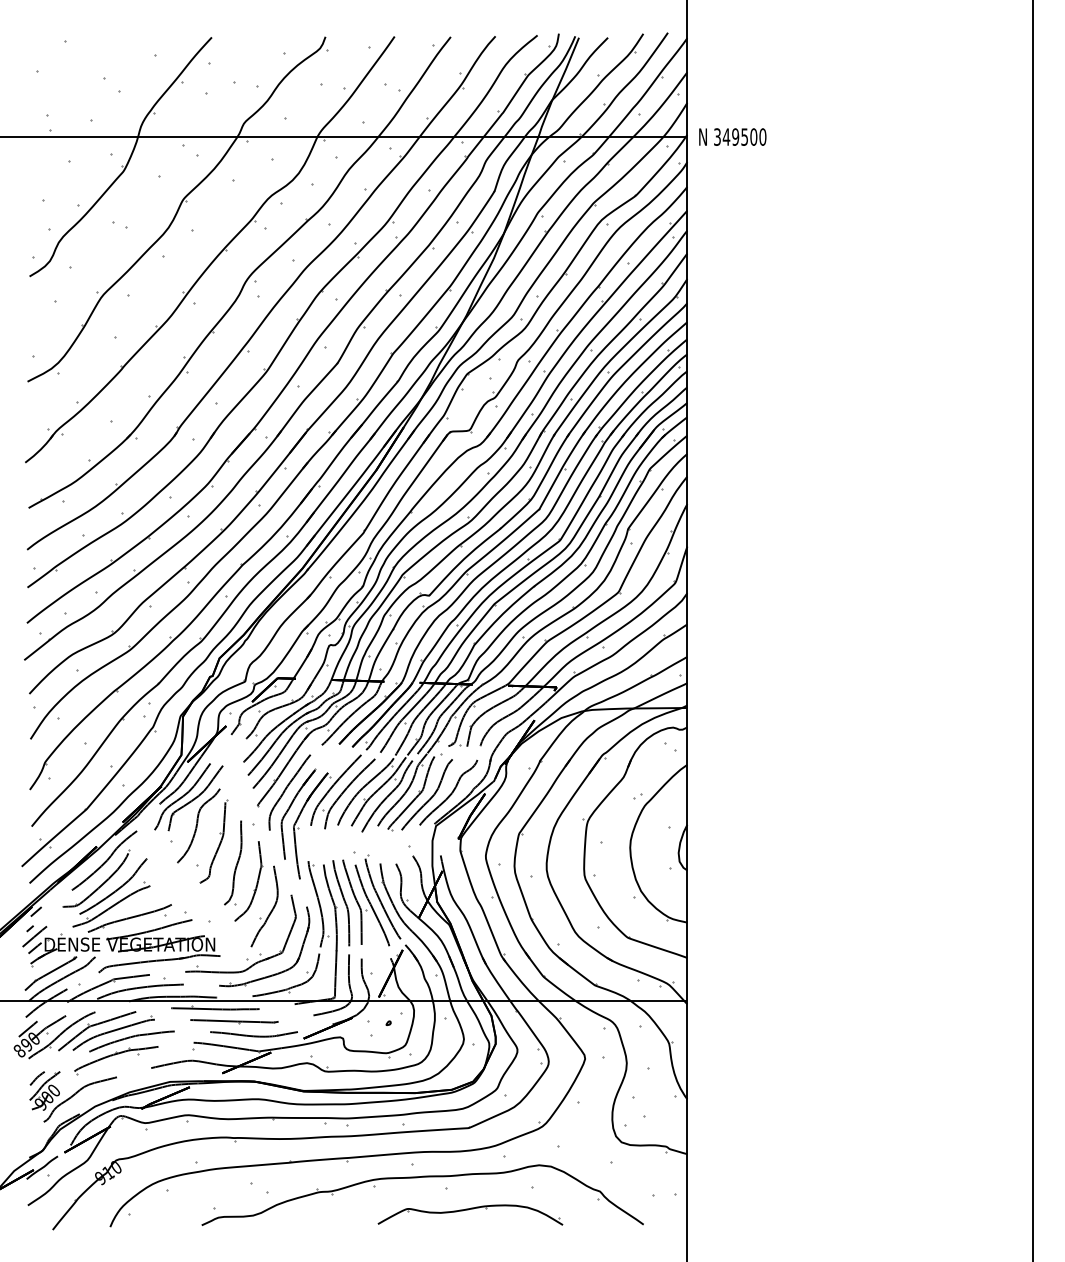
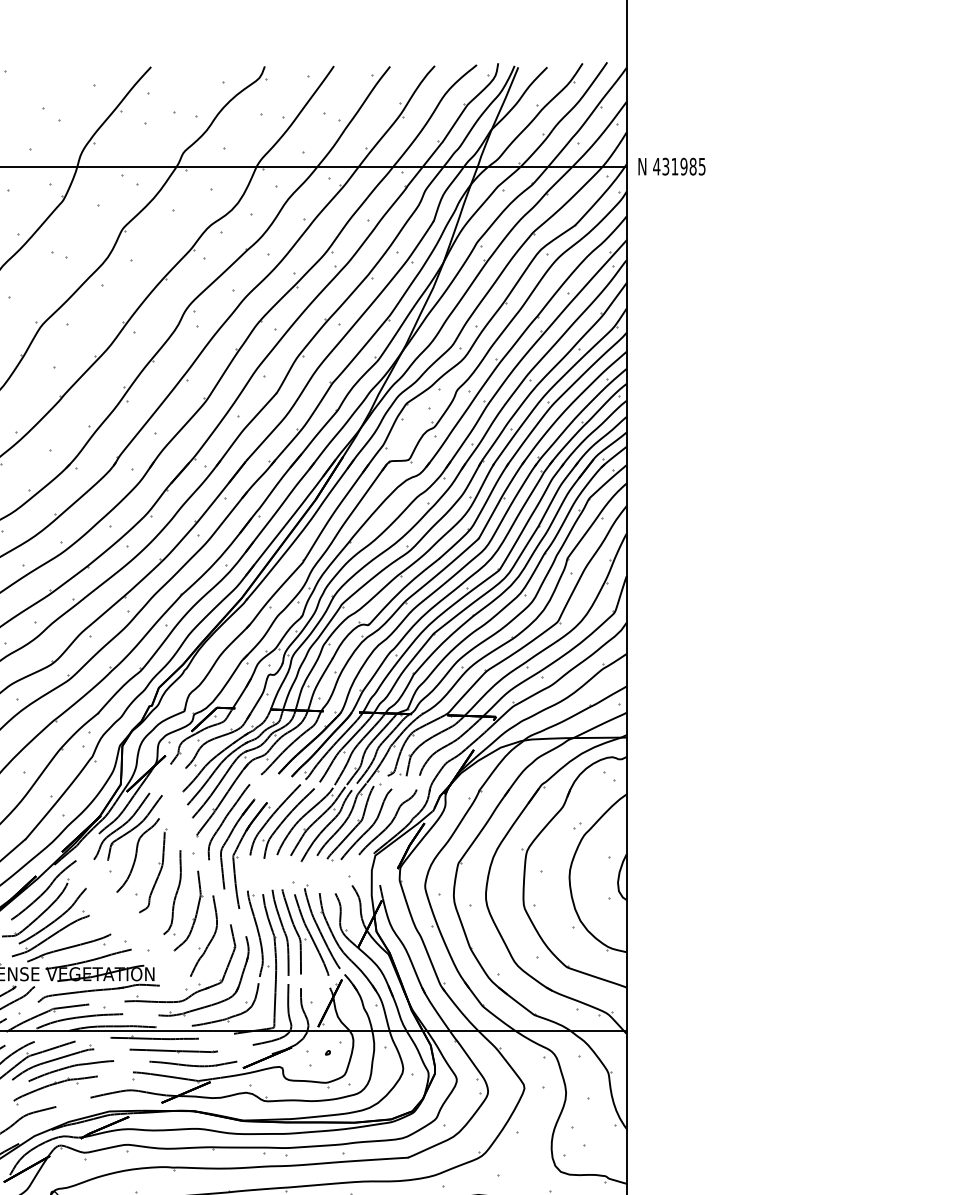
text: (739, 136) -> (678, 166), 349500 -> 431985

